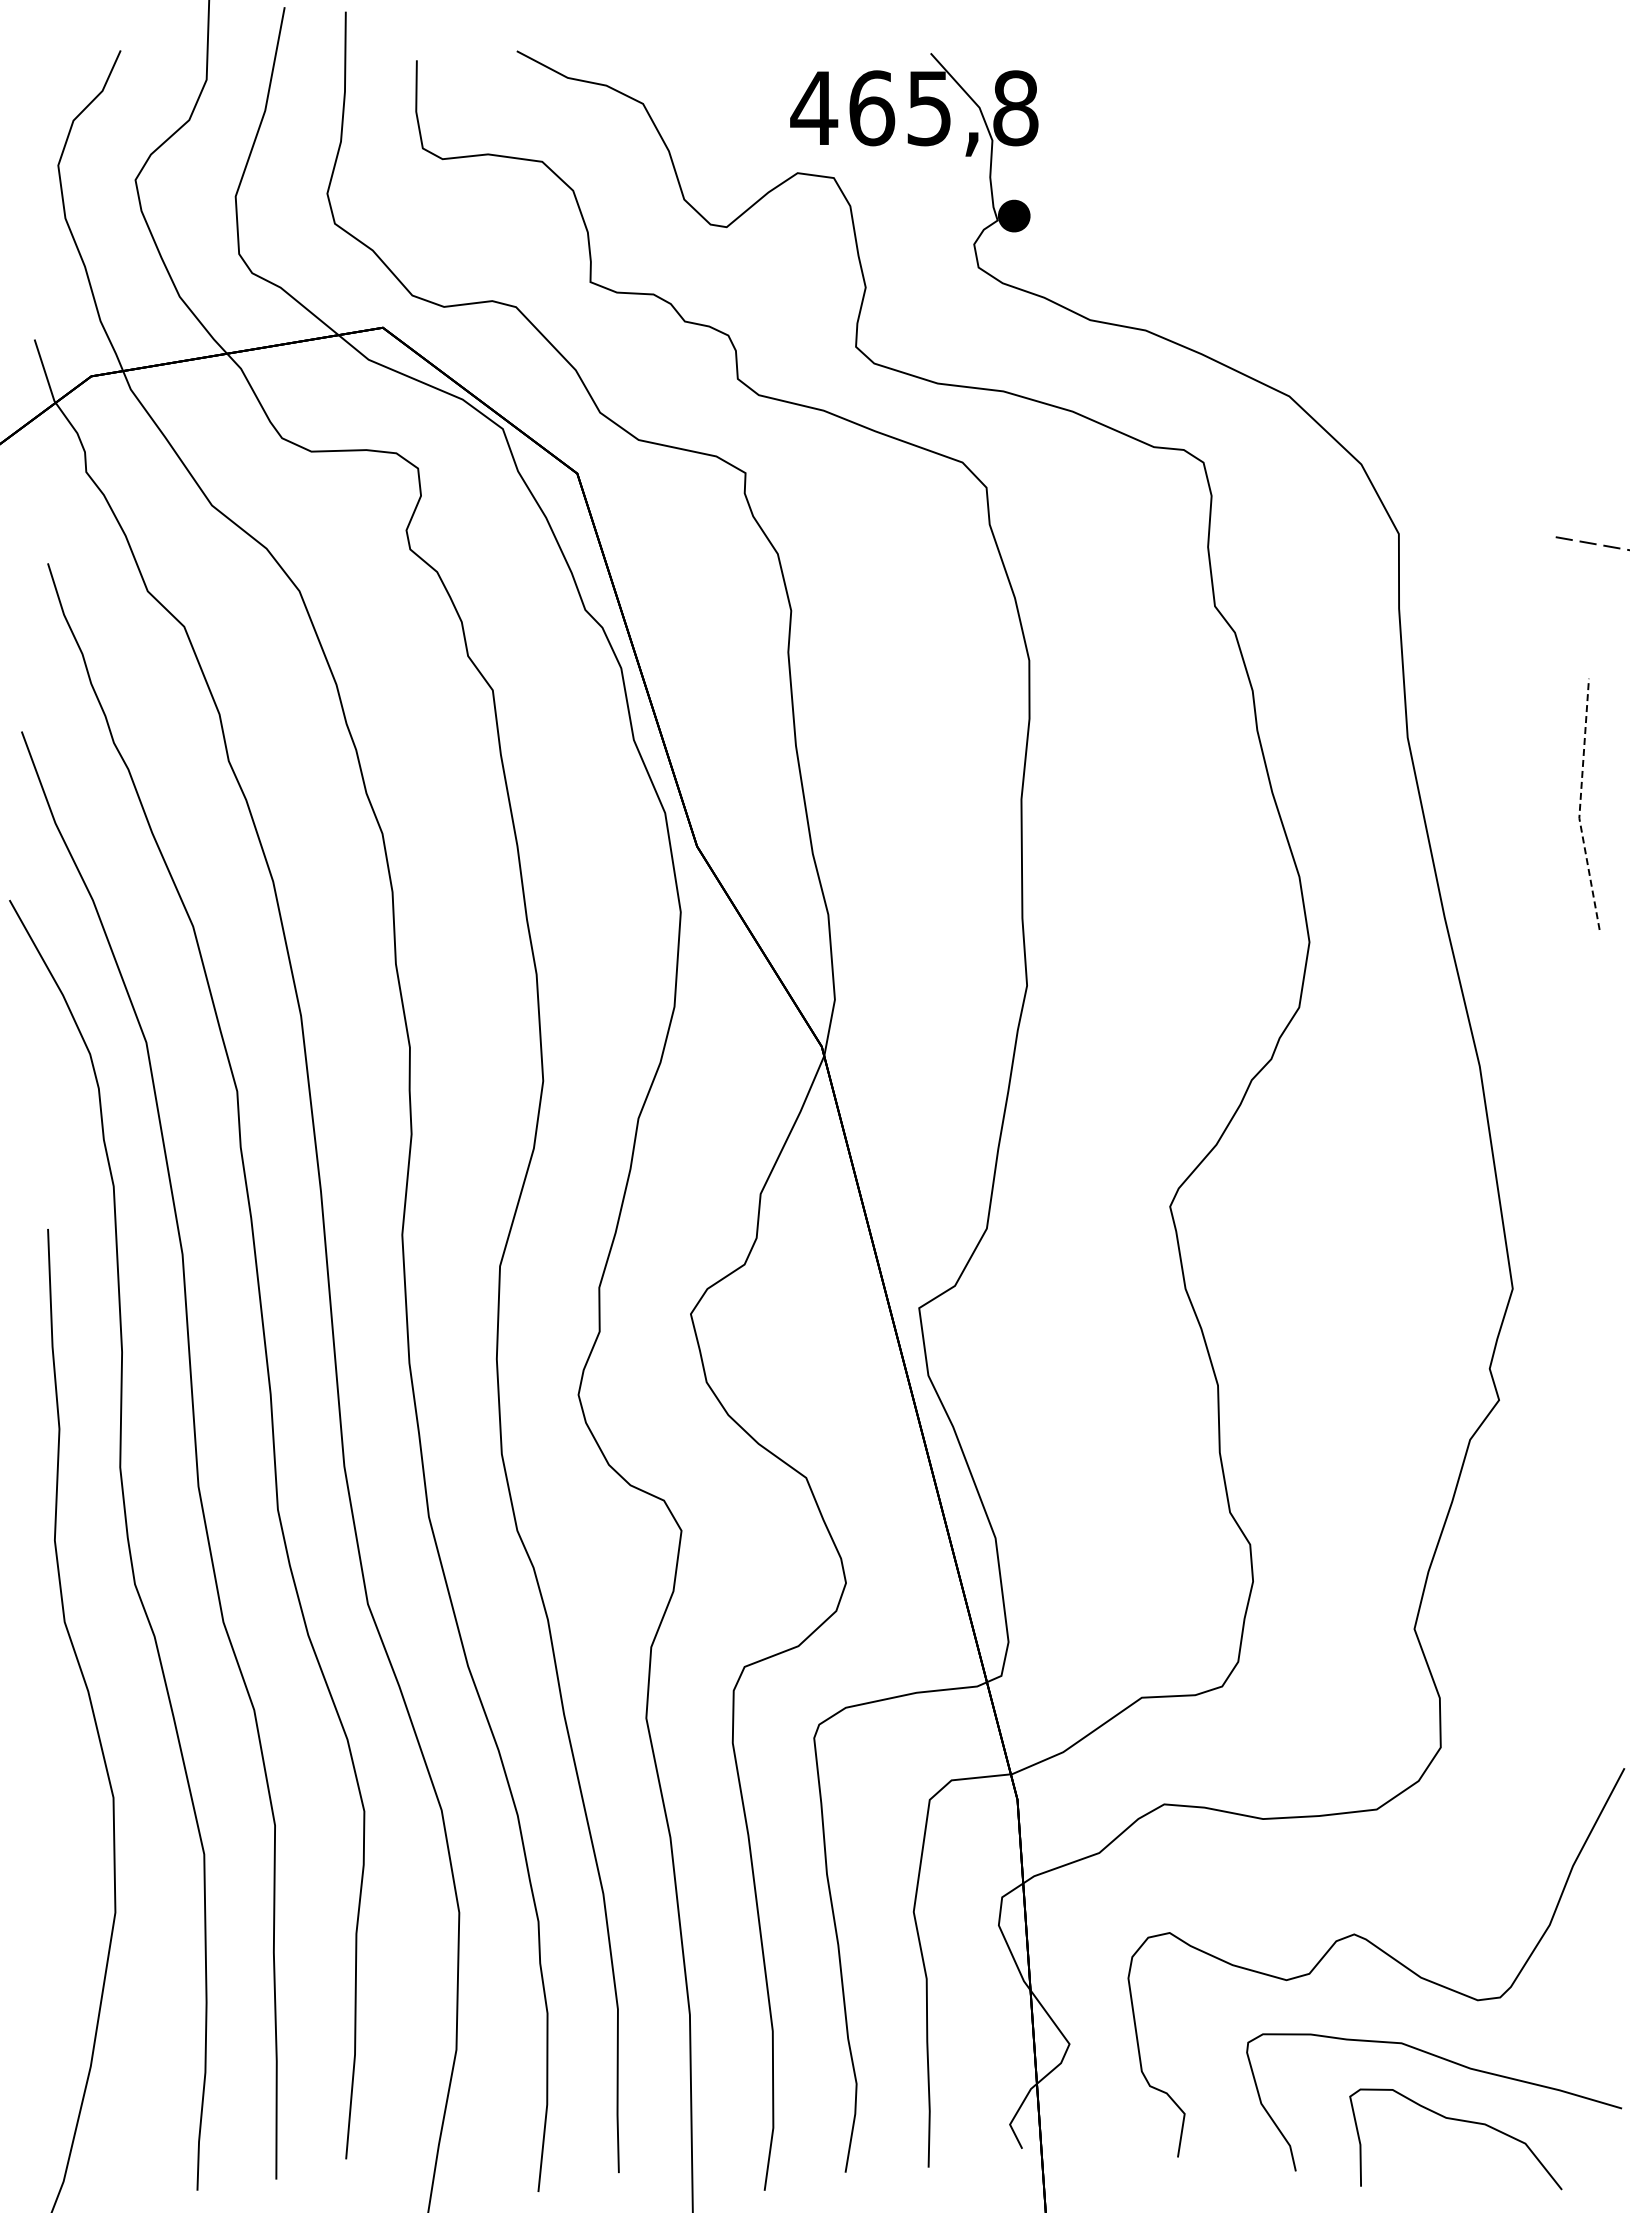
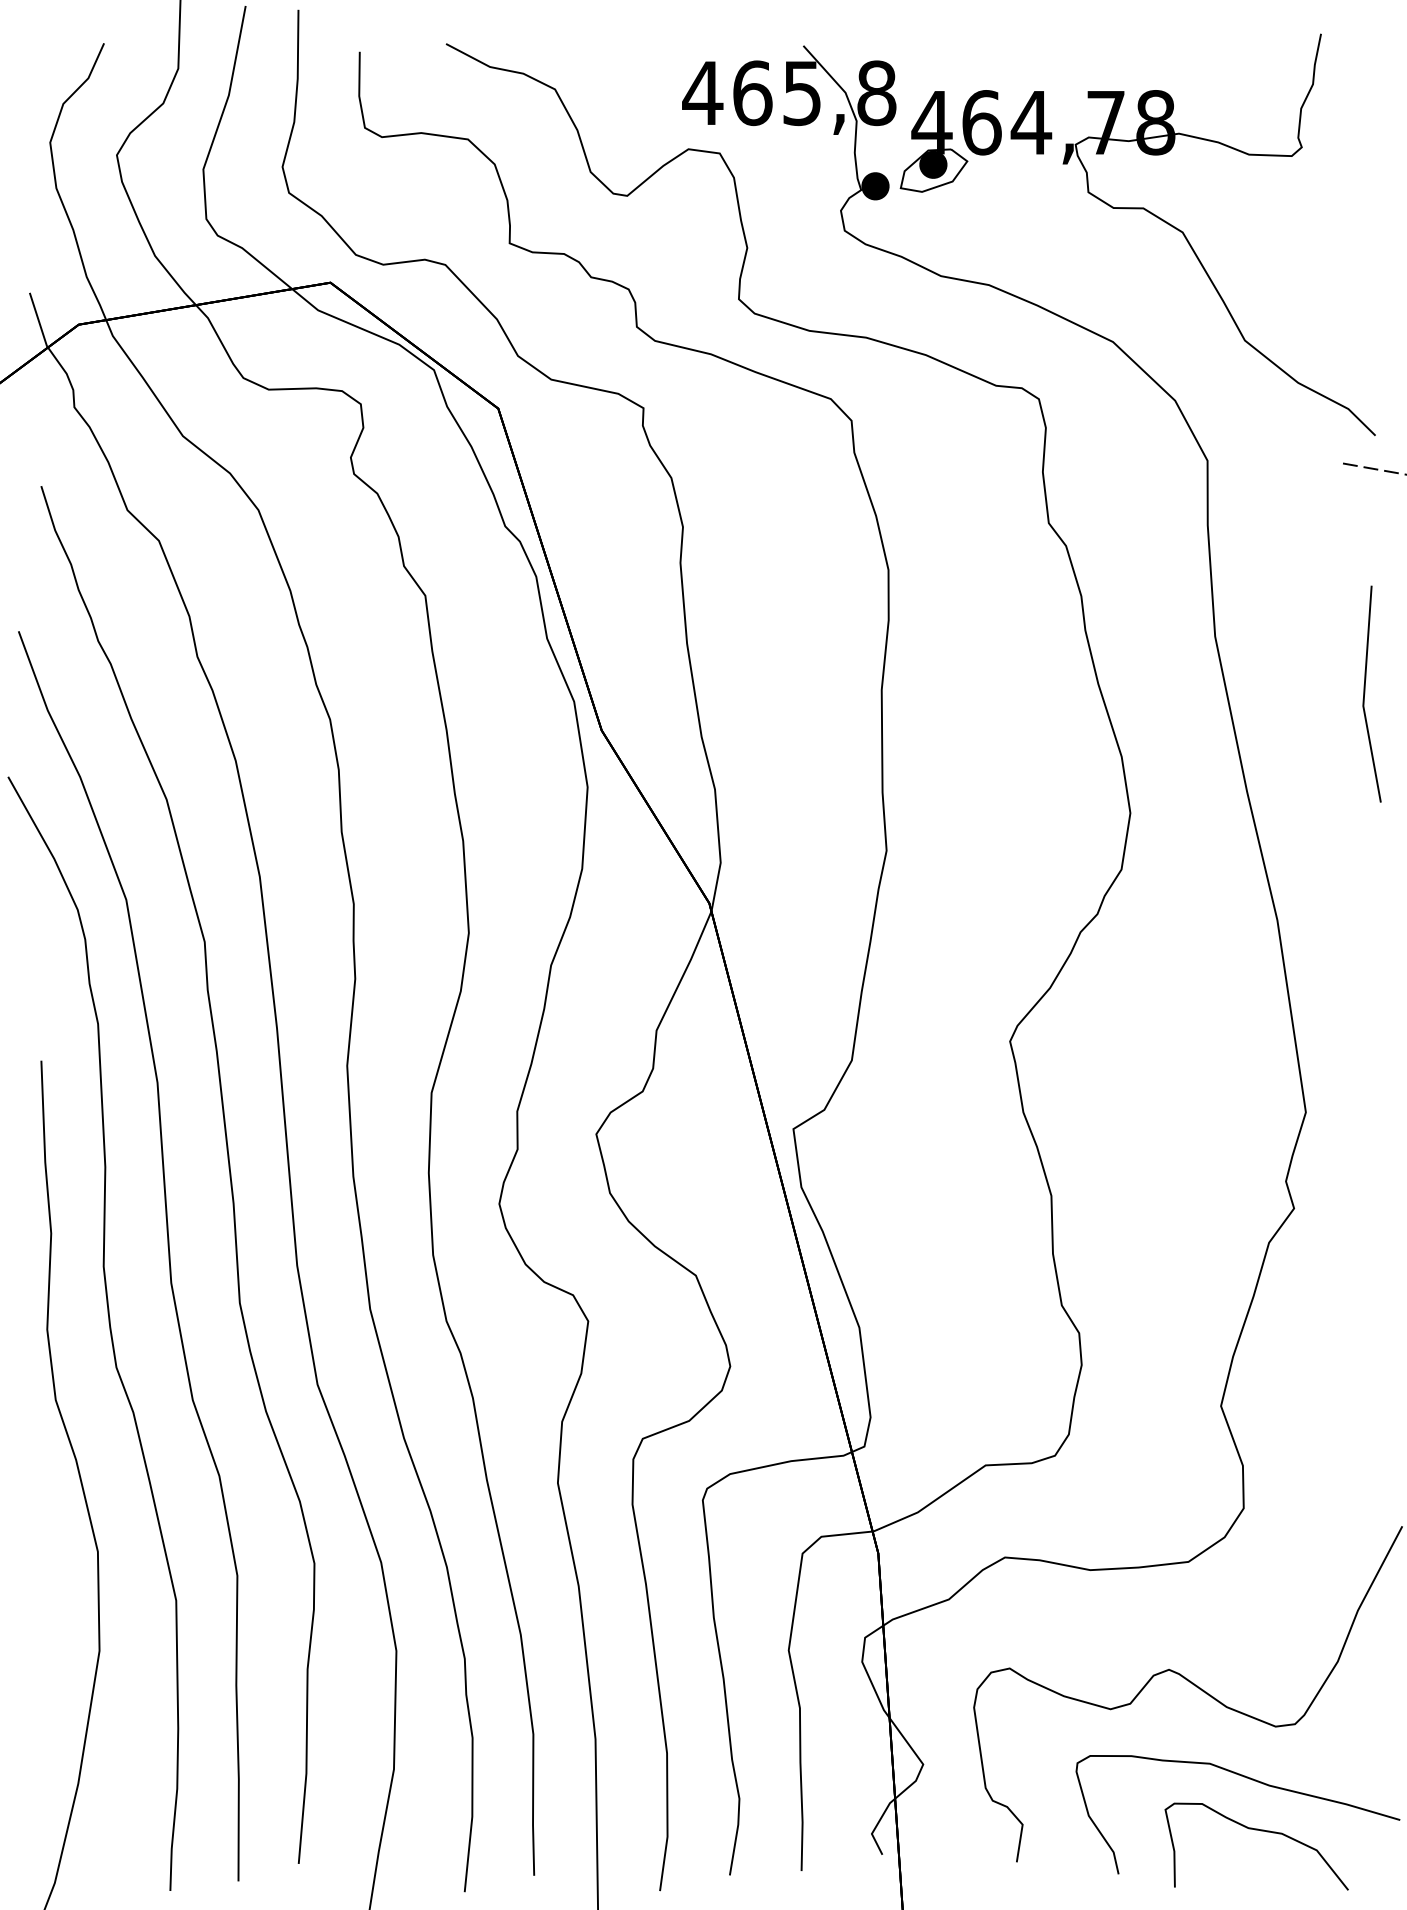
part: (1333, 248) -> (1151, 214), added
line: (1580, 805) -> (1364, 695), dashed -> solid

